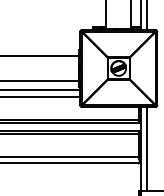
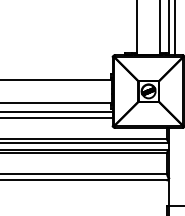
line: (147, 148) -> (175, 166), removed

